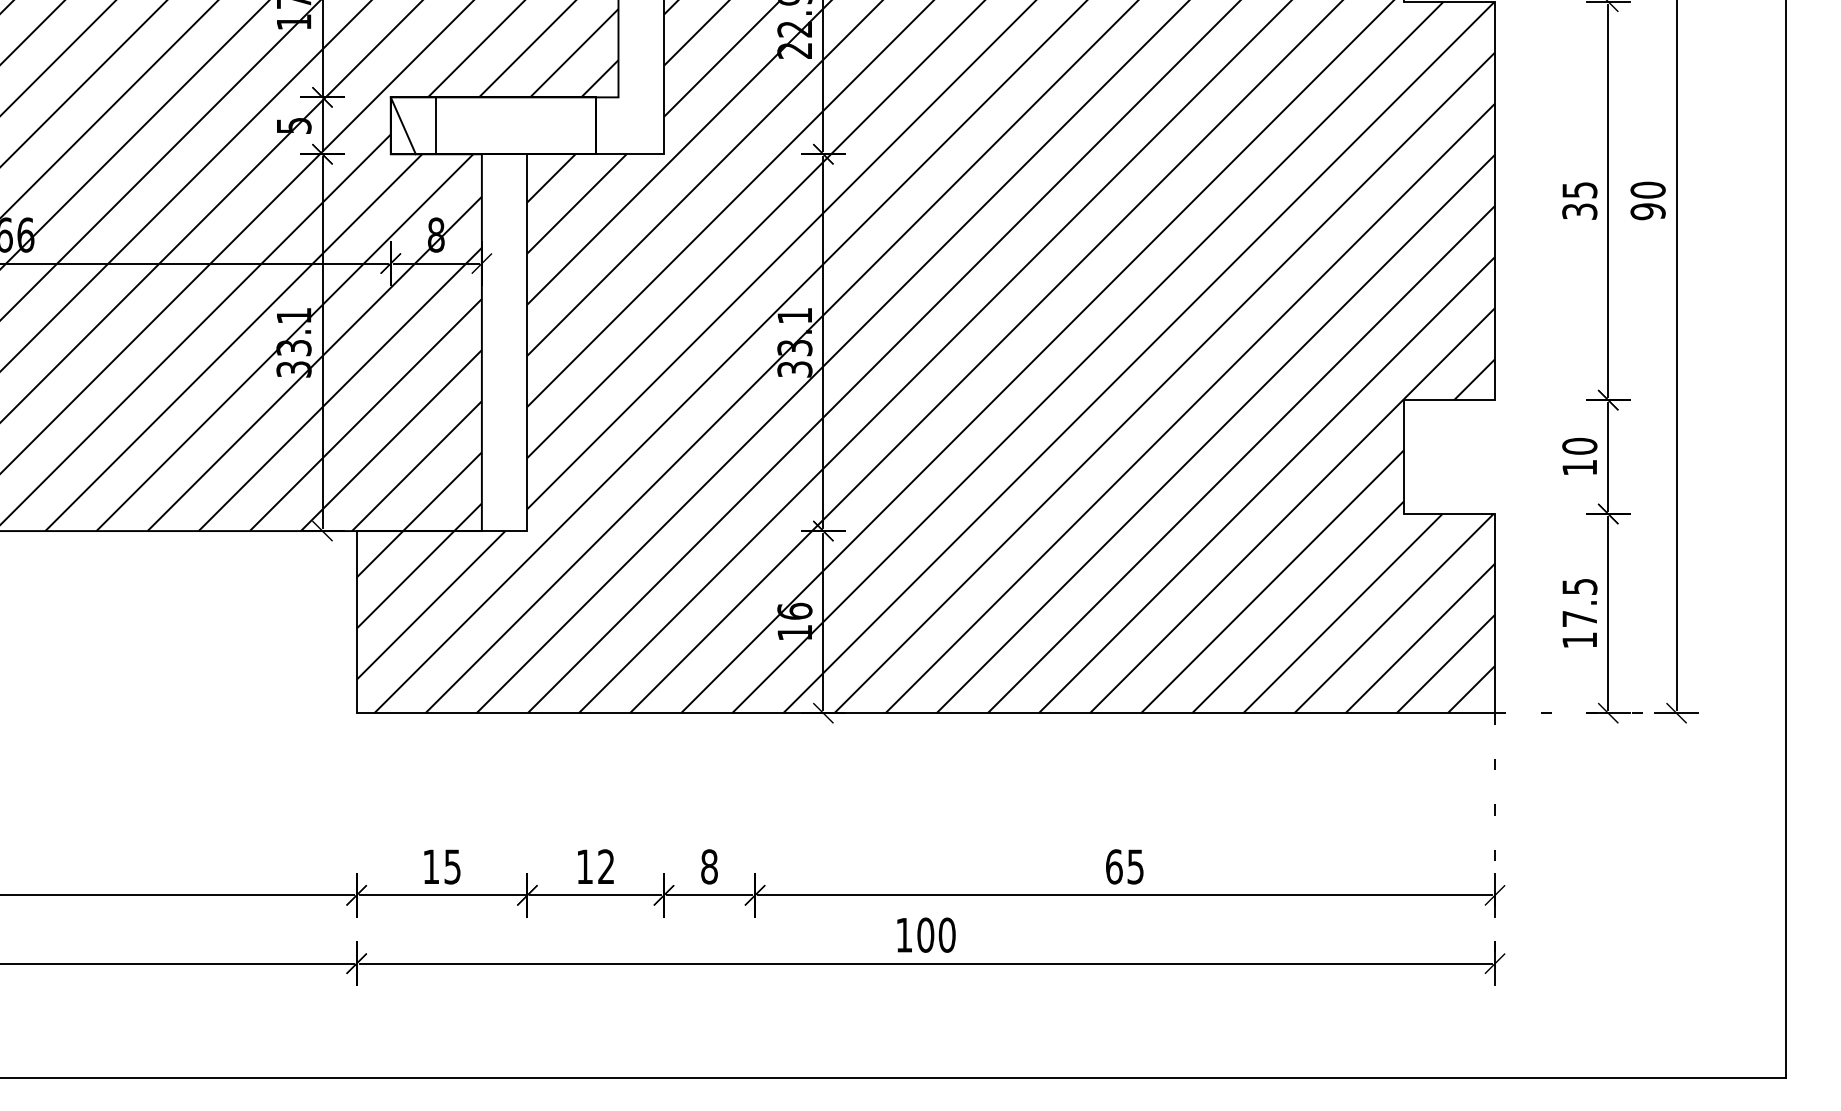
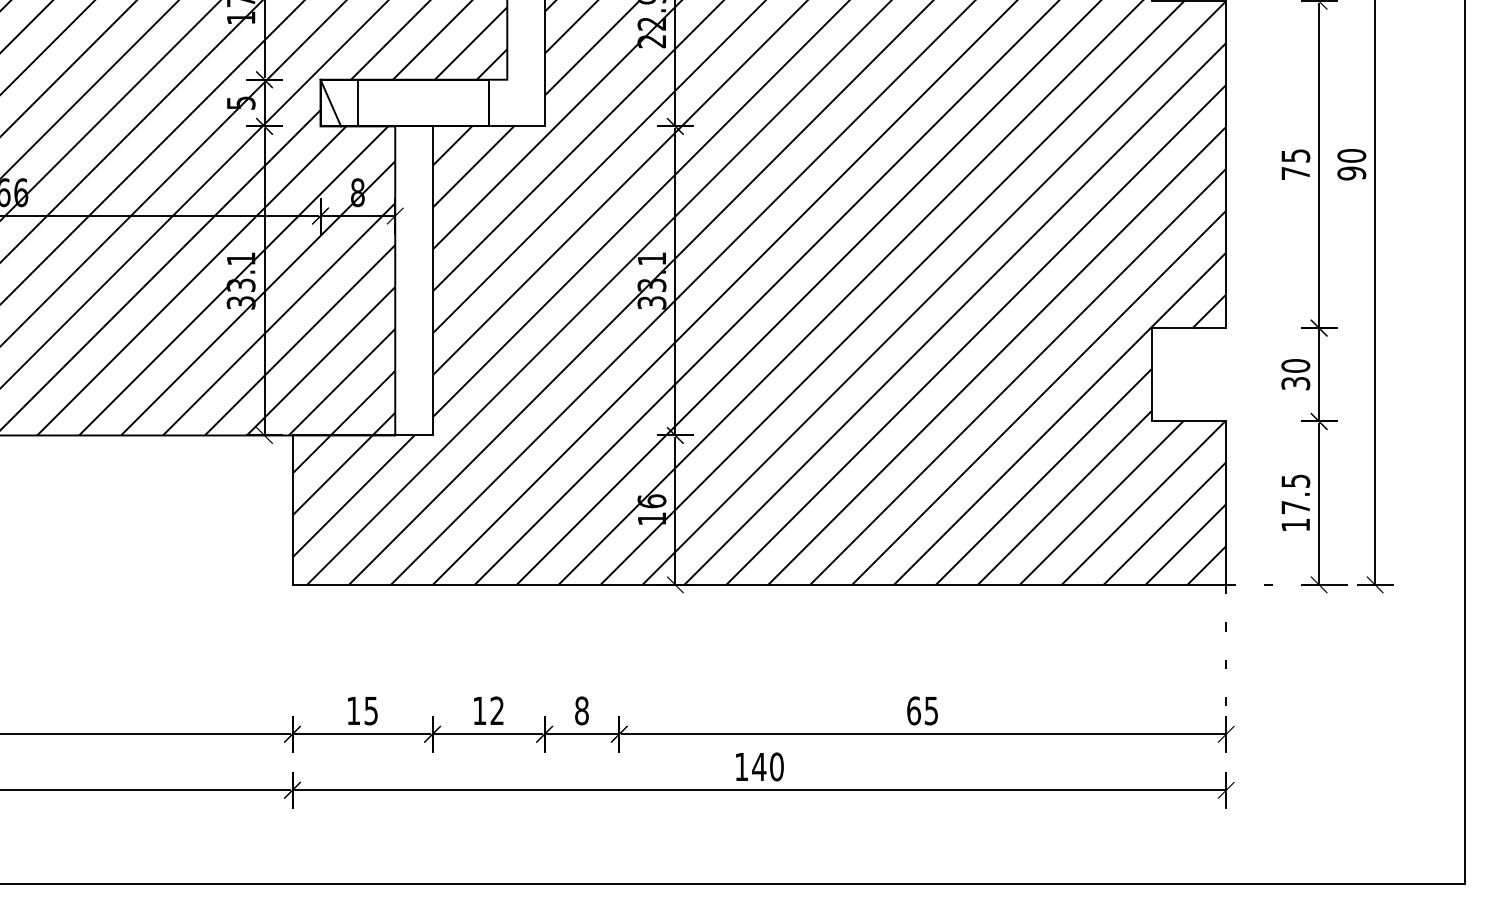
text: (1579, 211) -> (1295, 173), 35 -> 75
text: (1579, 467) -> (1295, 383), 10 -> 30
text: (925, 934) -> (759, 766), 100 -> 140

